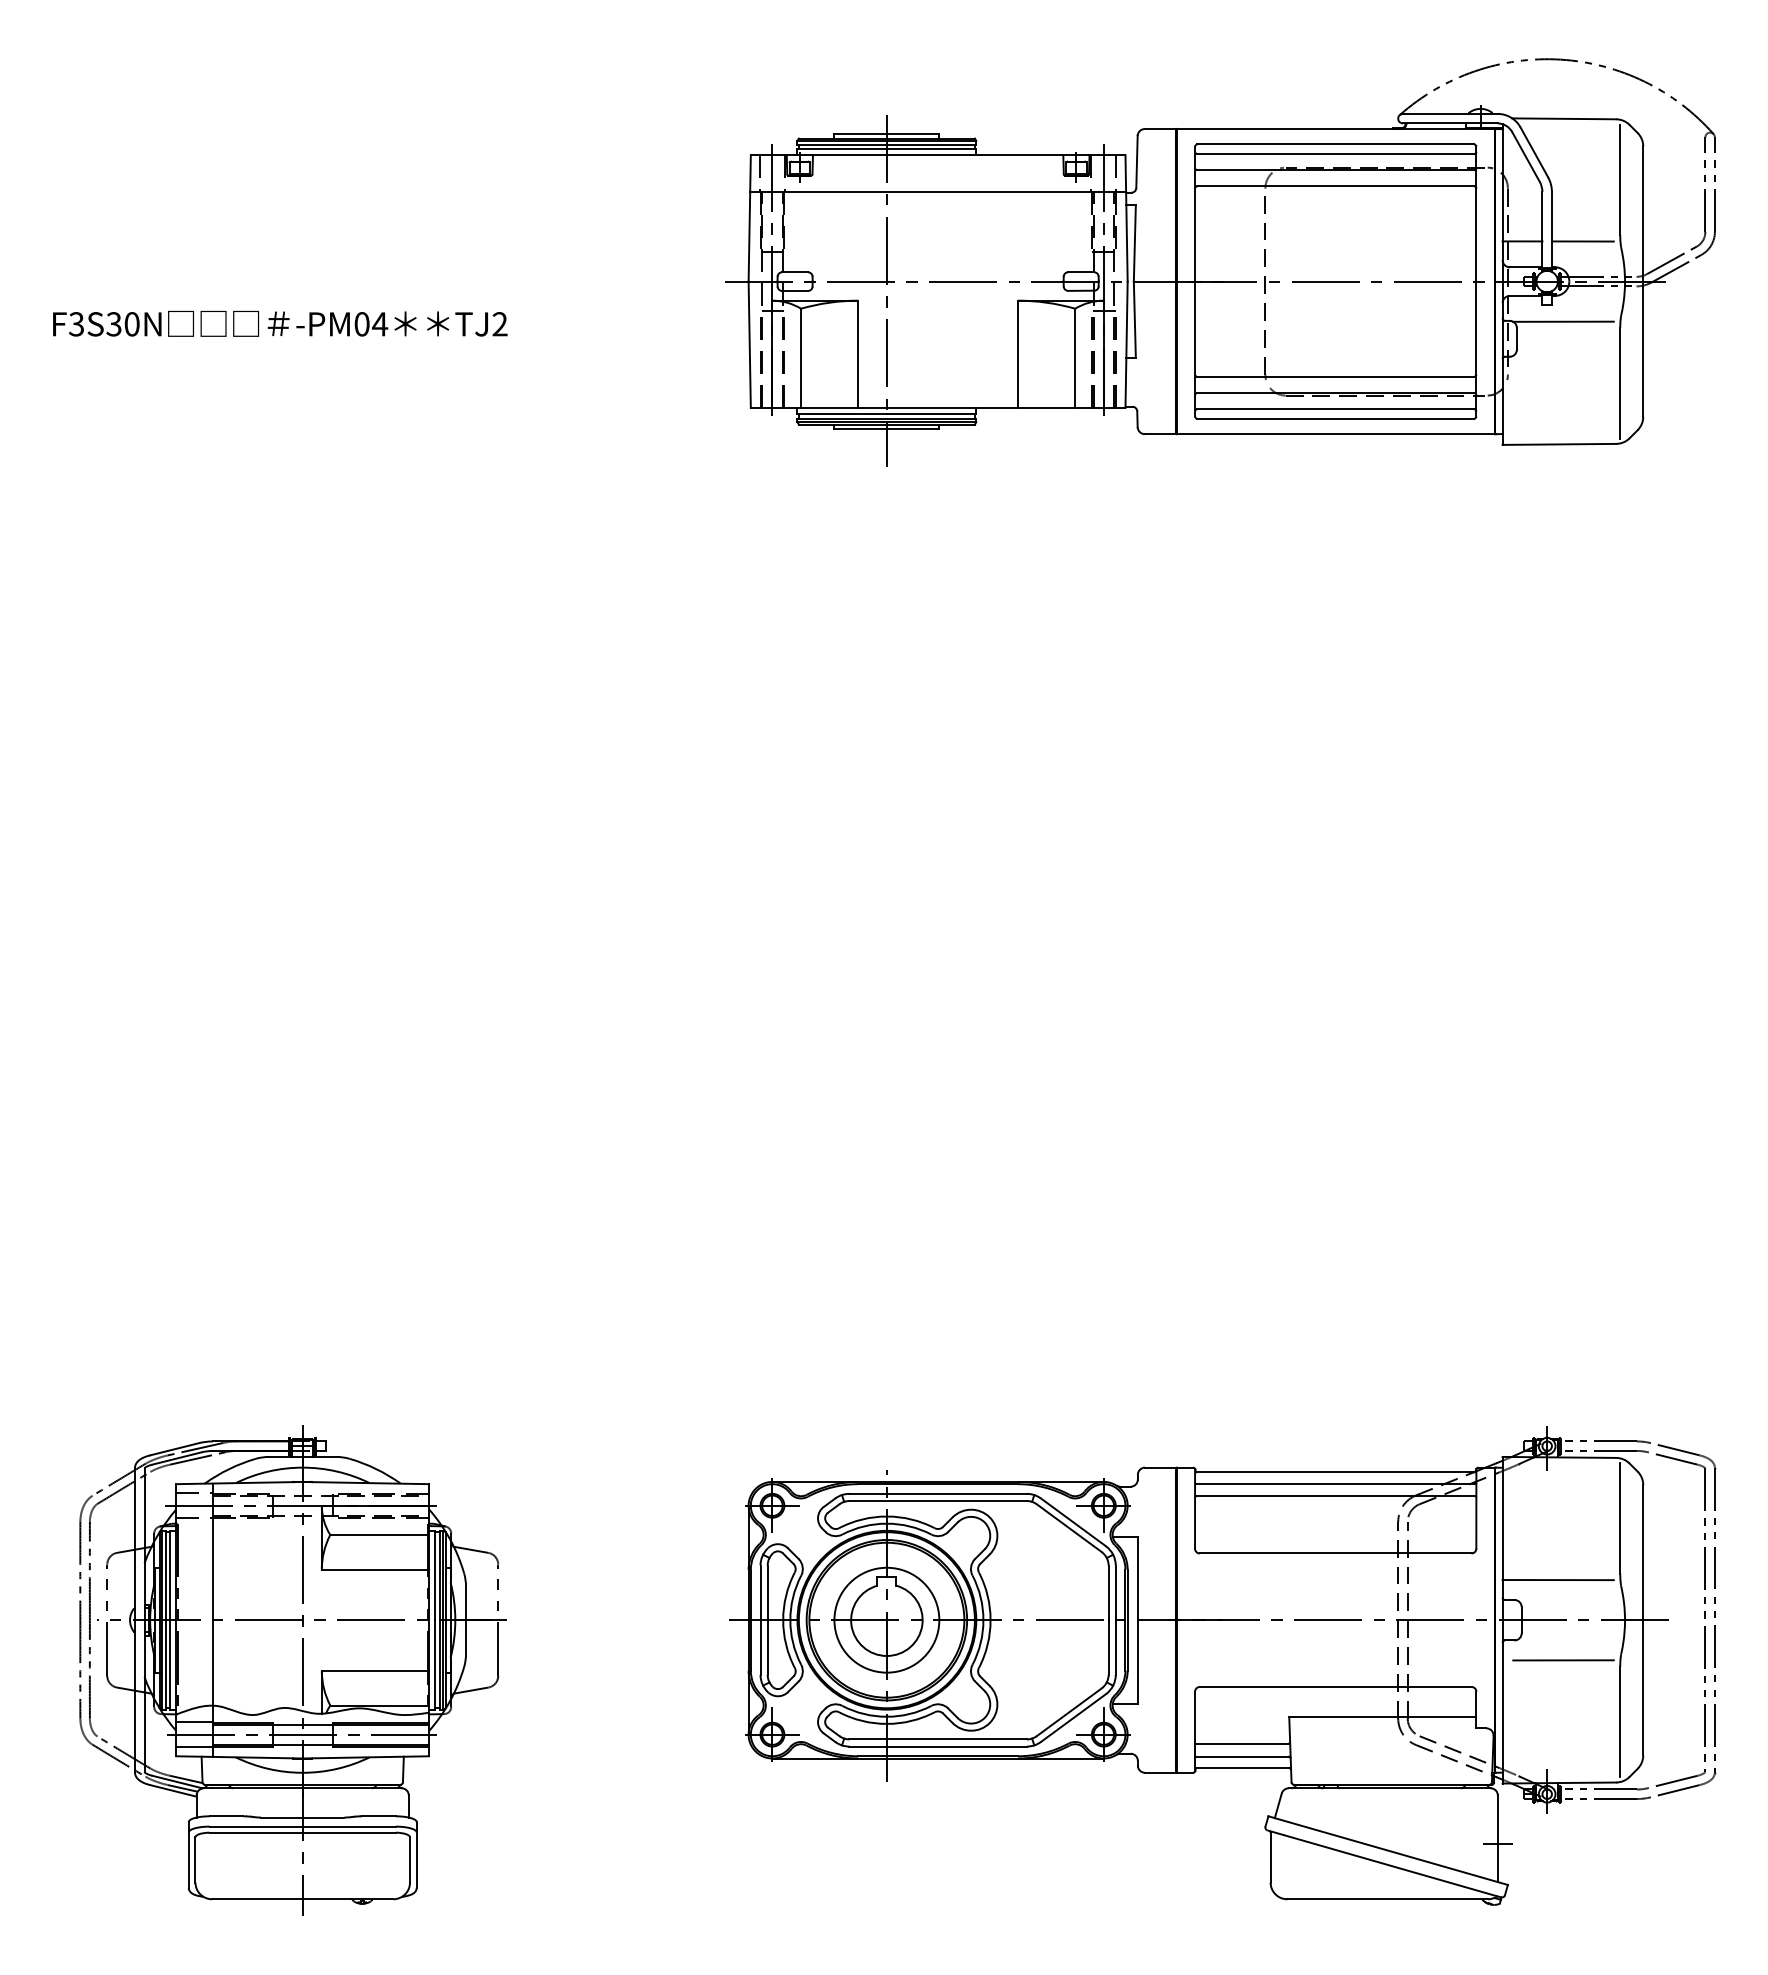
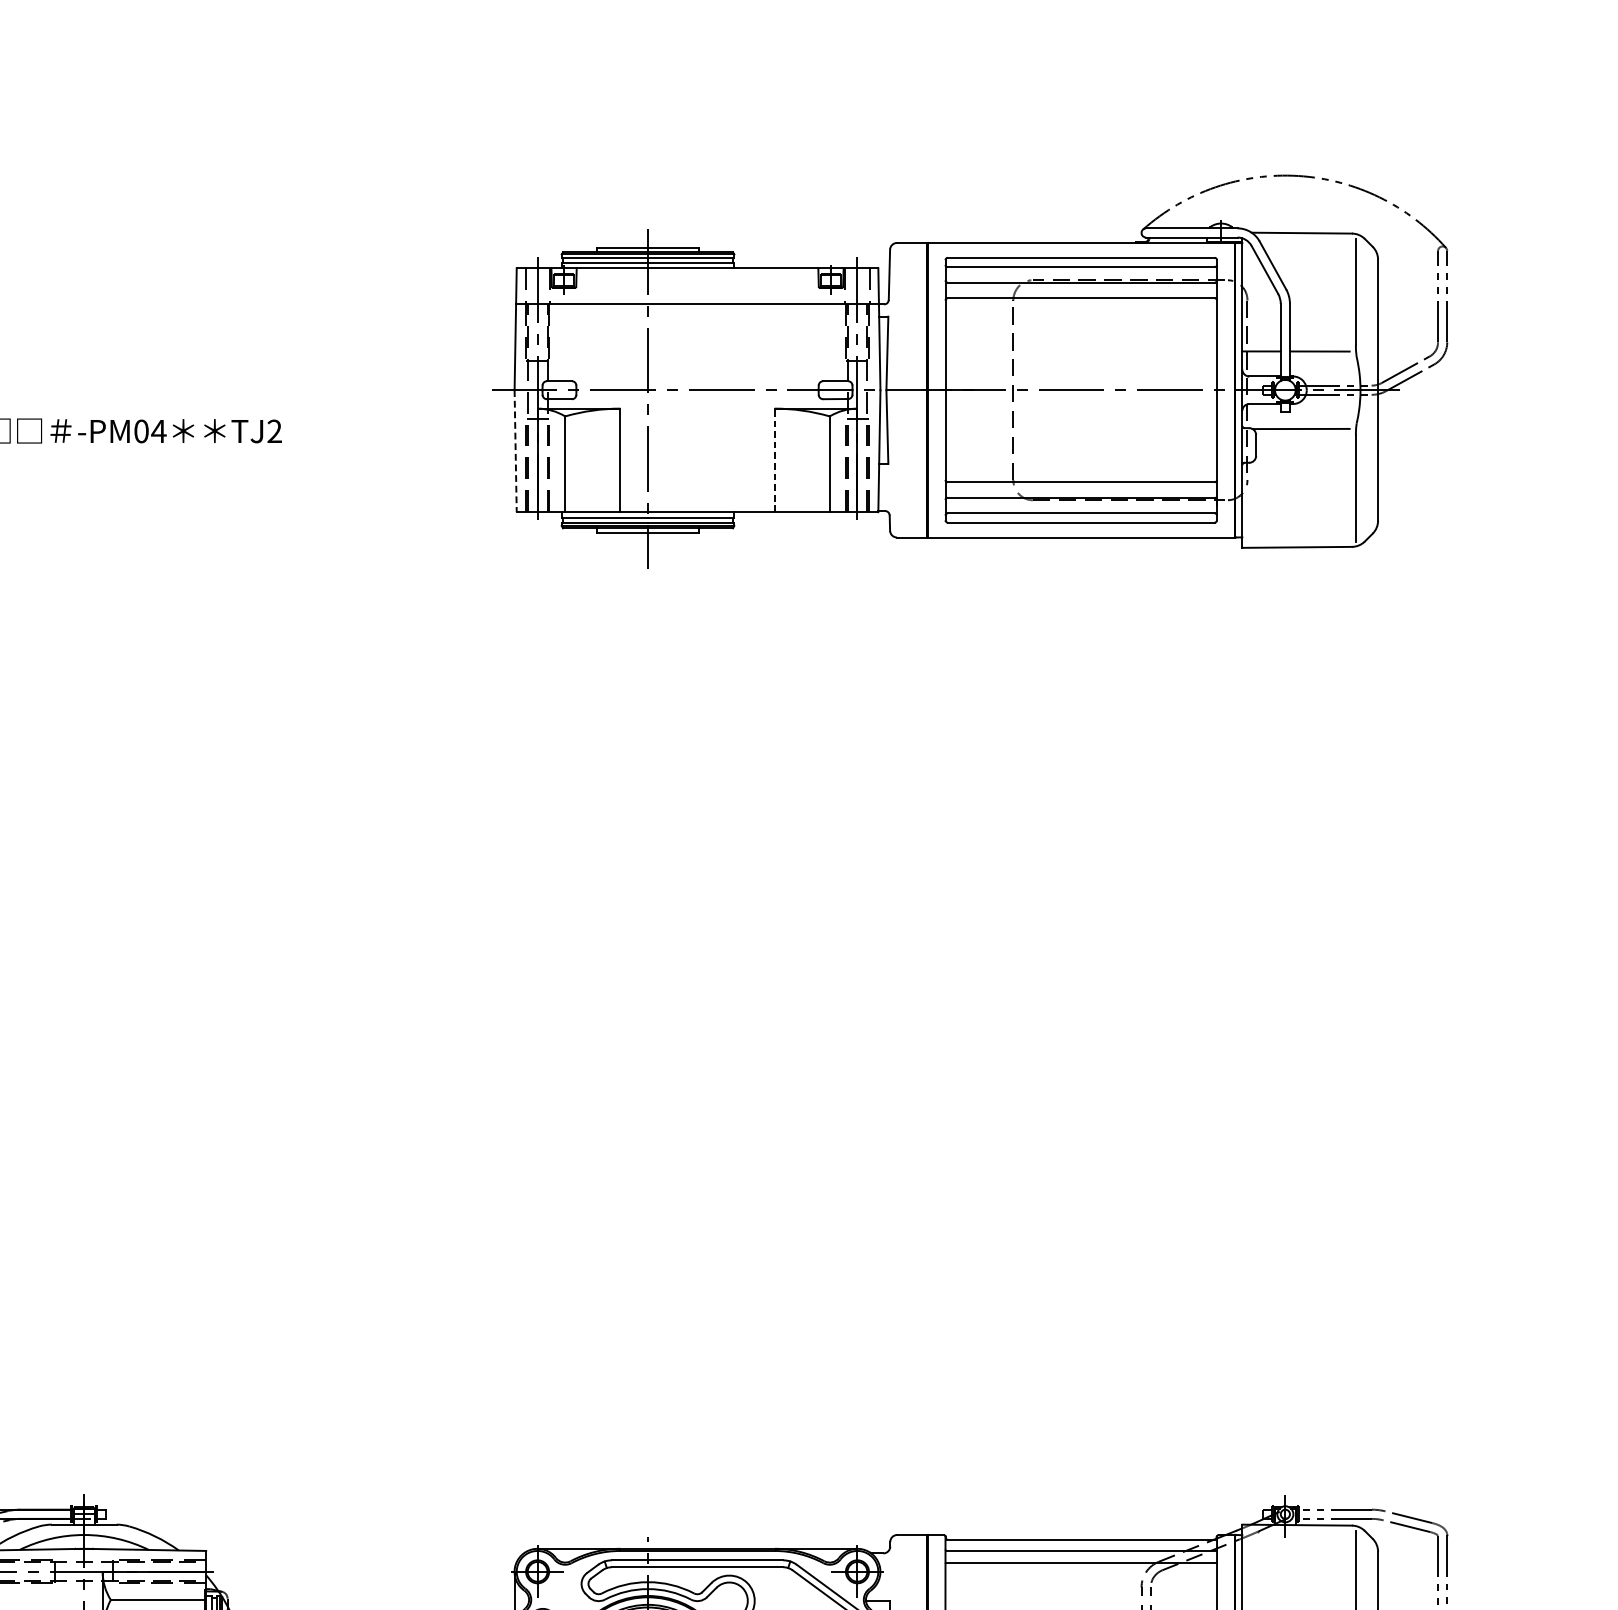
line: (749, 345) -> (515, 451), solid -> dashed
line: (1018, 354) -> (775, 460), solid -> dashed

